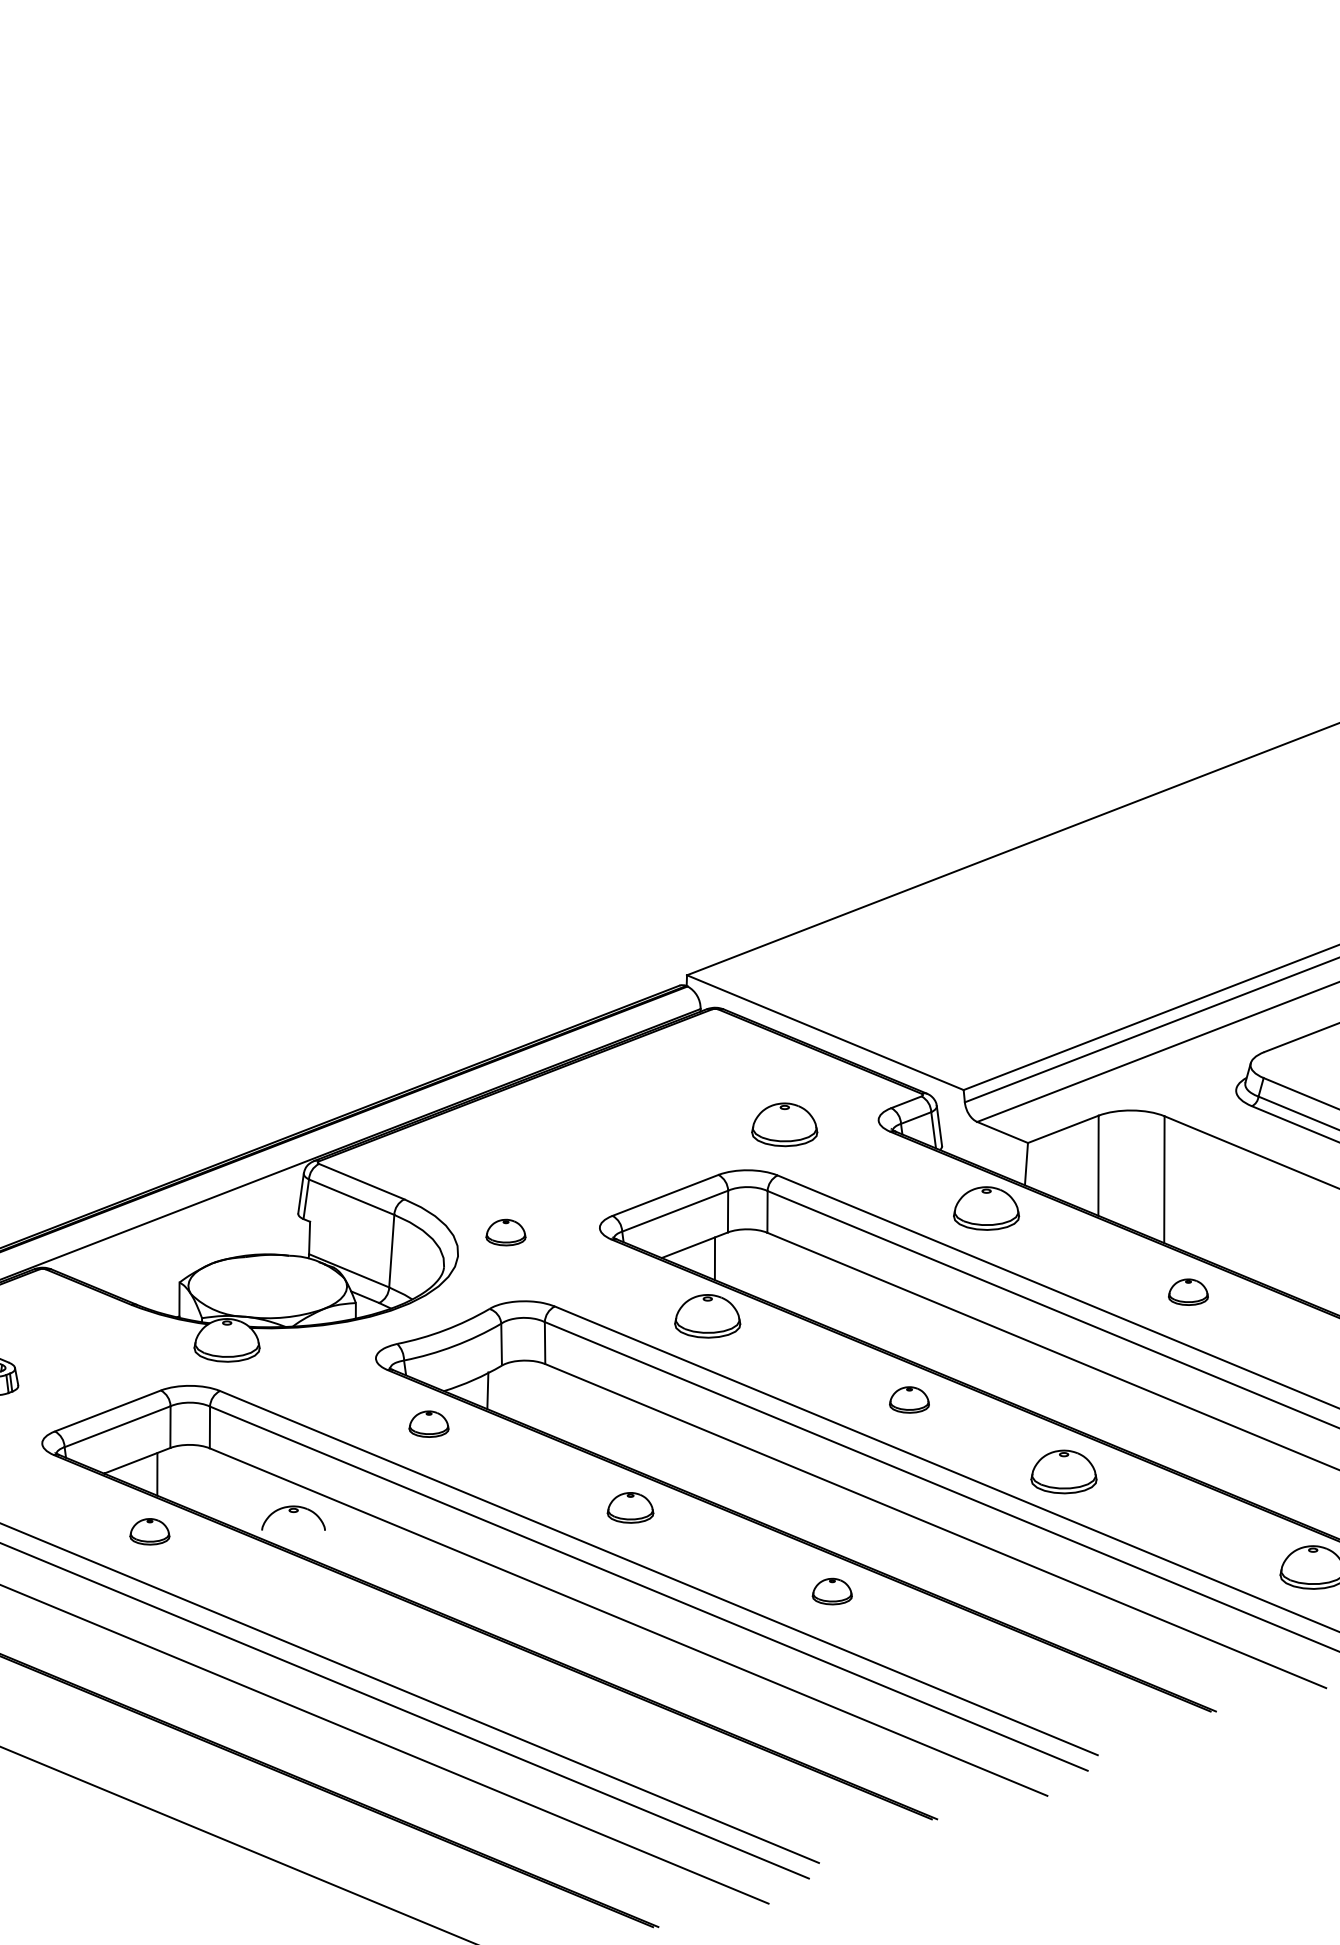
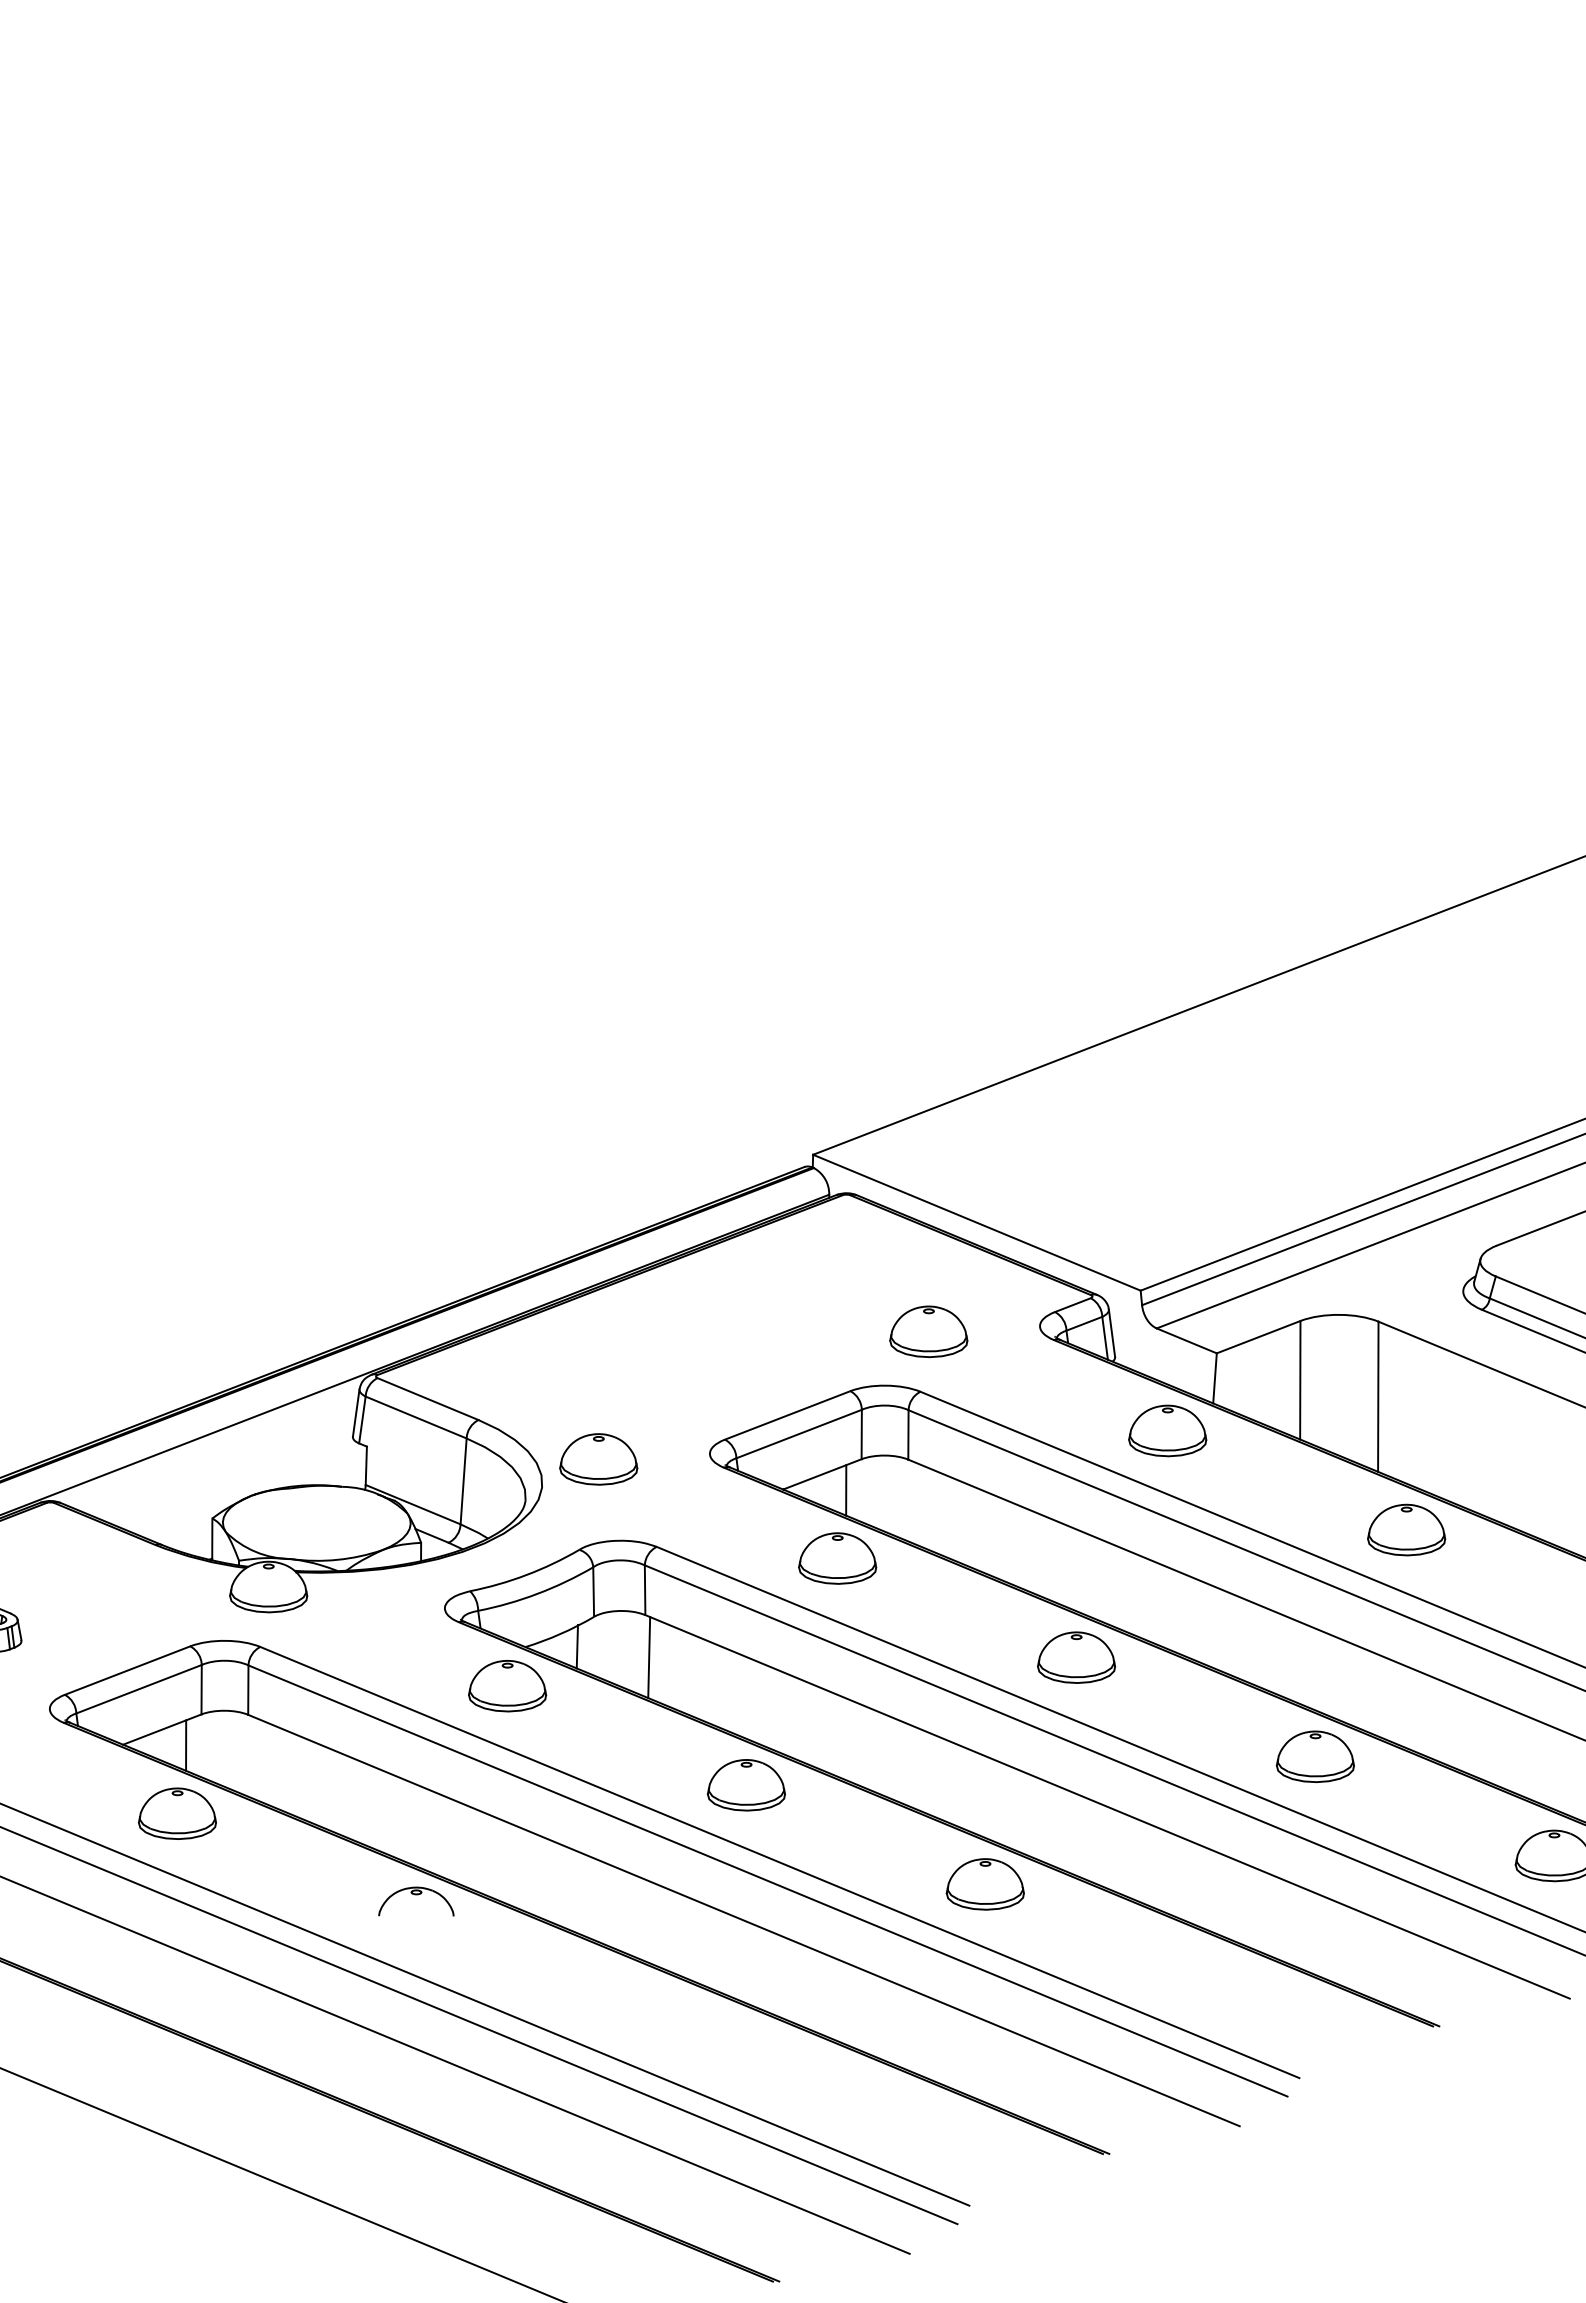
part: (505, 1232) -> (598, 1459), size x1.67
part: (1188, 1291) -> (1406, 1529), size x1.67
line: (548, 1399) -> (649, 1657), added
part: (909, 1399) -> (1076, 1657), size x1.67
part: (428, 1424) -> (507, 1686), size x1.67
part: (1063, 1471) -> (1314, 1756), moved
part: (629, 1508) -> (745, 1785), size x1.43
part: (293, 1518) -> (416, 1901), moved
part: (149, 1531) -> (176, 1813), size x1.67
part: (831, 1591) -> (984, 1884), size x1.67

